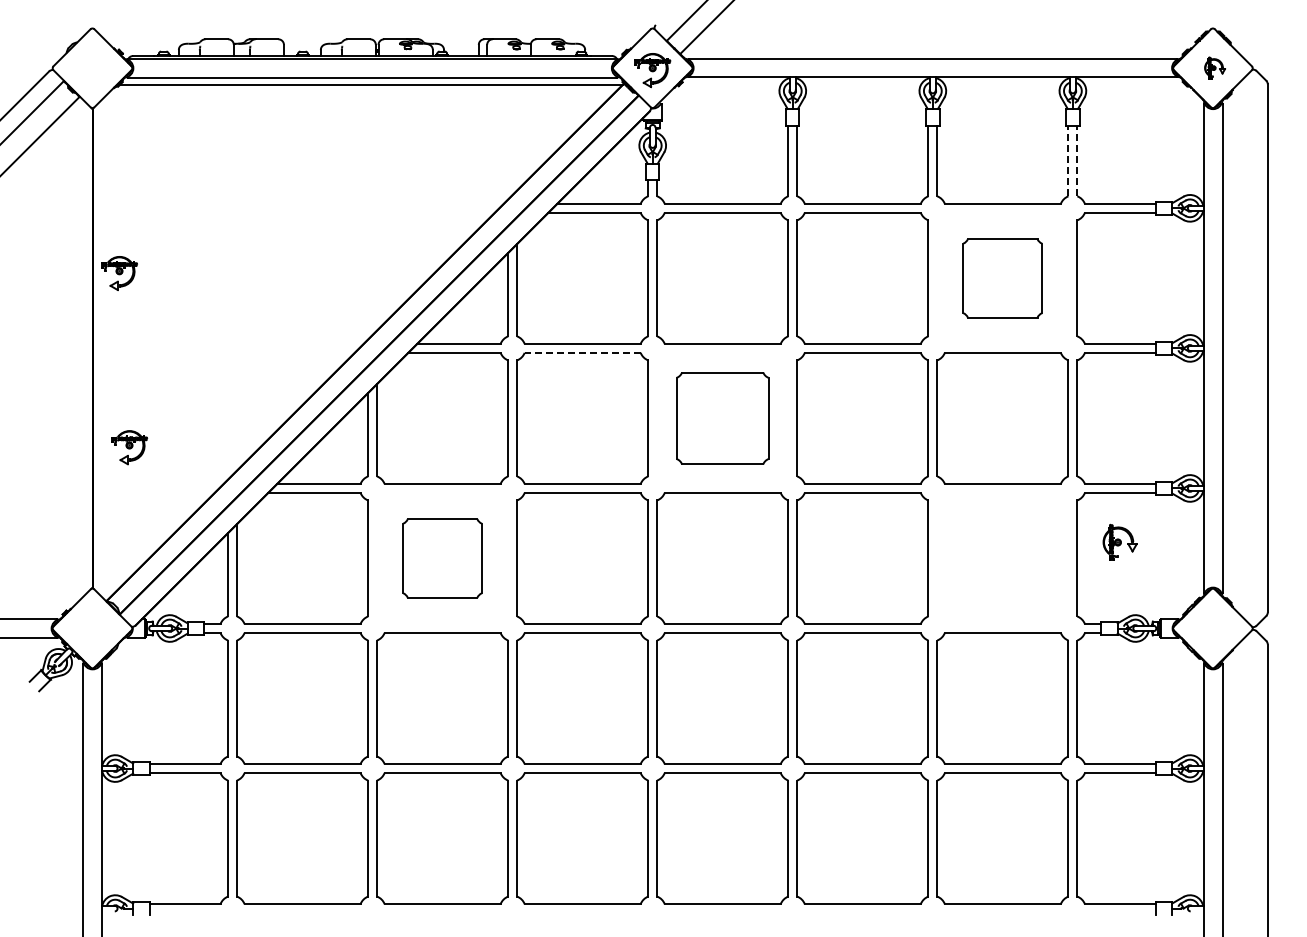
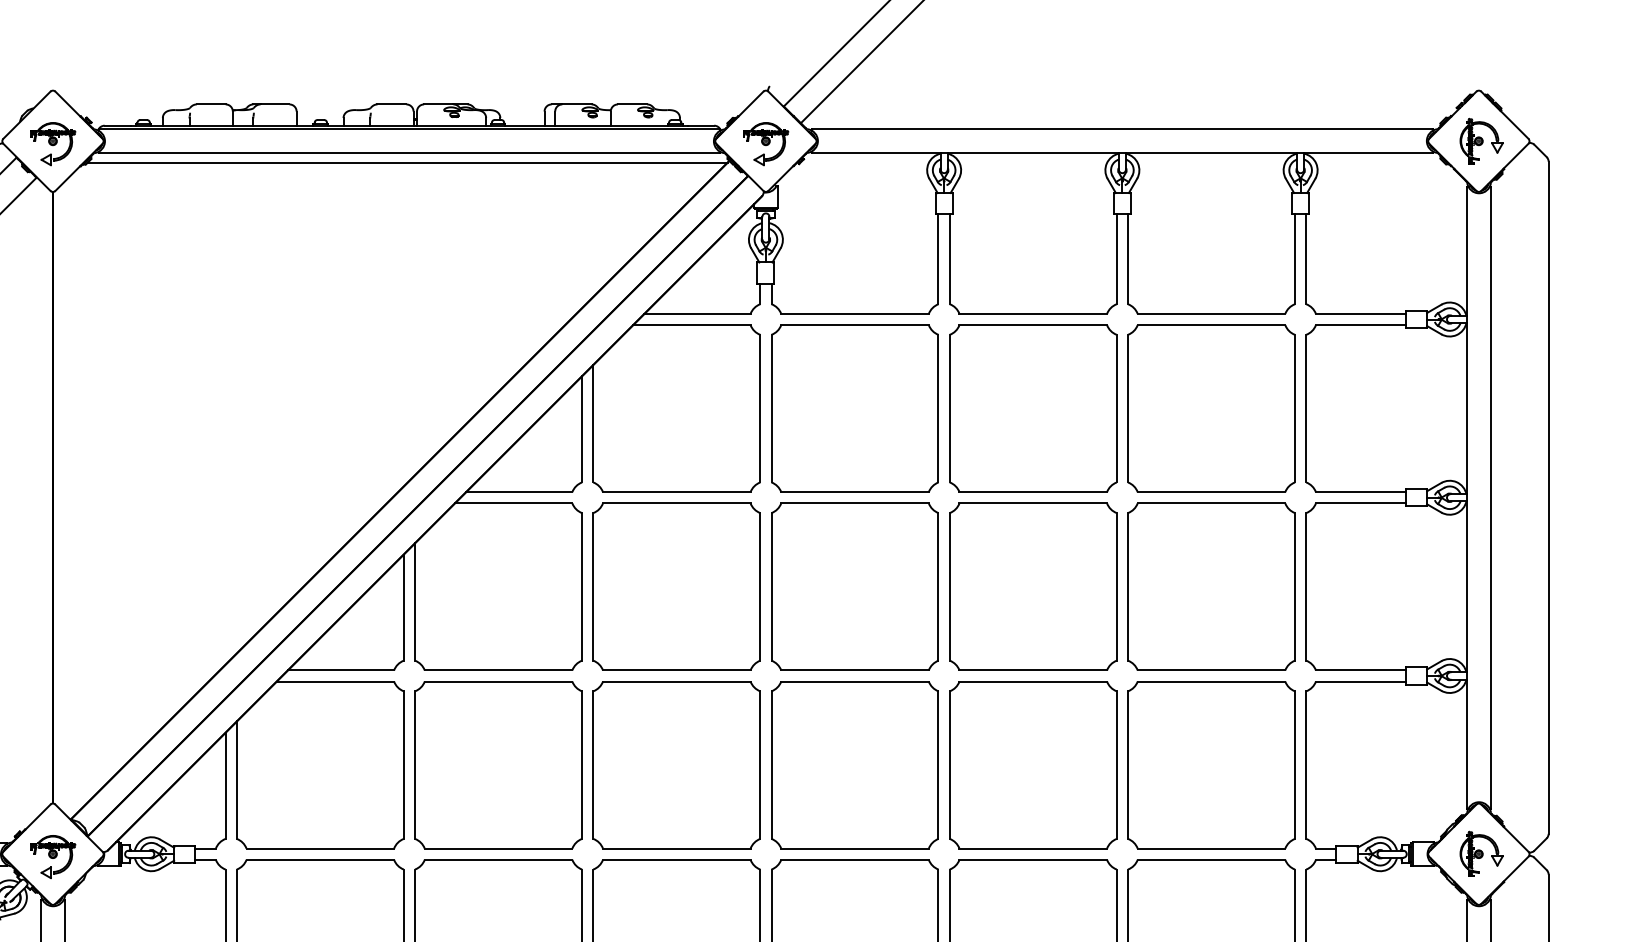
part: (1214, 67) -> (1480, 140), size x1.67
line: (1068, 160) -> (1295, 258), dashed -> solid
line: (1077, 160) -> (1306, 258), dashed -> solid
part: (119, 273) -> (52, 144), moved
part: (1002, 278) -> (1211, 408), size x1.67
line: (582, 352) -> (676, 502), dashed -> solid
part: (722, 418) -> (854, 586), size x1.43
part: (129, 447) -> (52, 856), moved
part: (1119, 541) -> (1480, 852), moved
part: (442, 558) -> (498, 765), size x1.67
part: (1002, 558) -> (1211, 765), added

